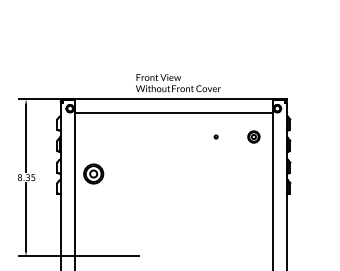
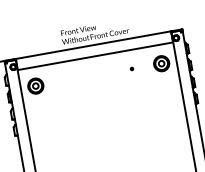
part: (253, 136) -> (161, 63), size x1.67
part: (93, 173) -> (35, 85), moved

